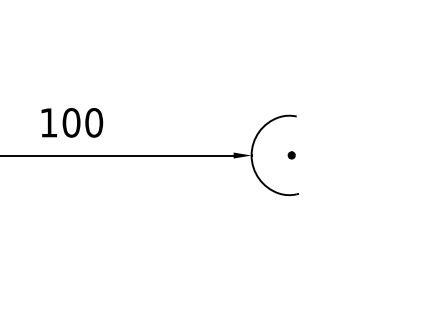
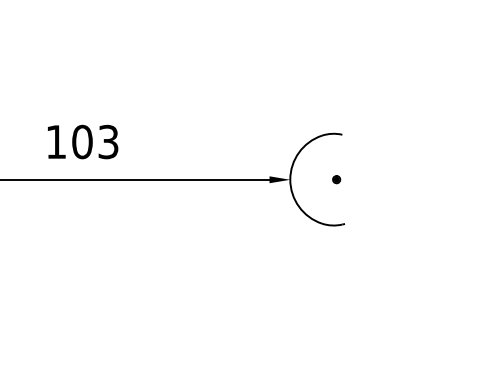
text: (94, 122) -> (108, 141), 100 -> 103

